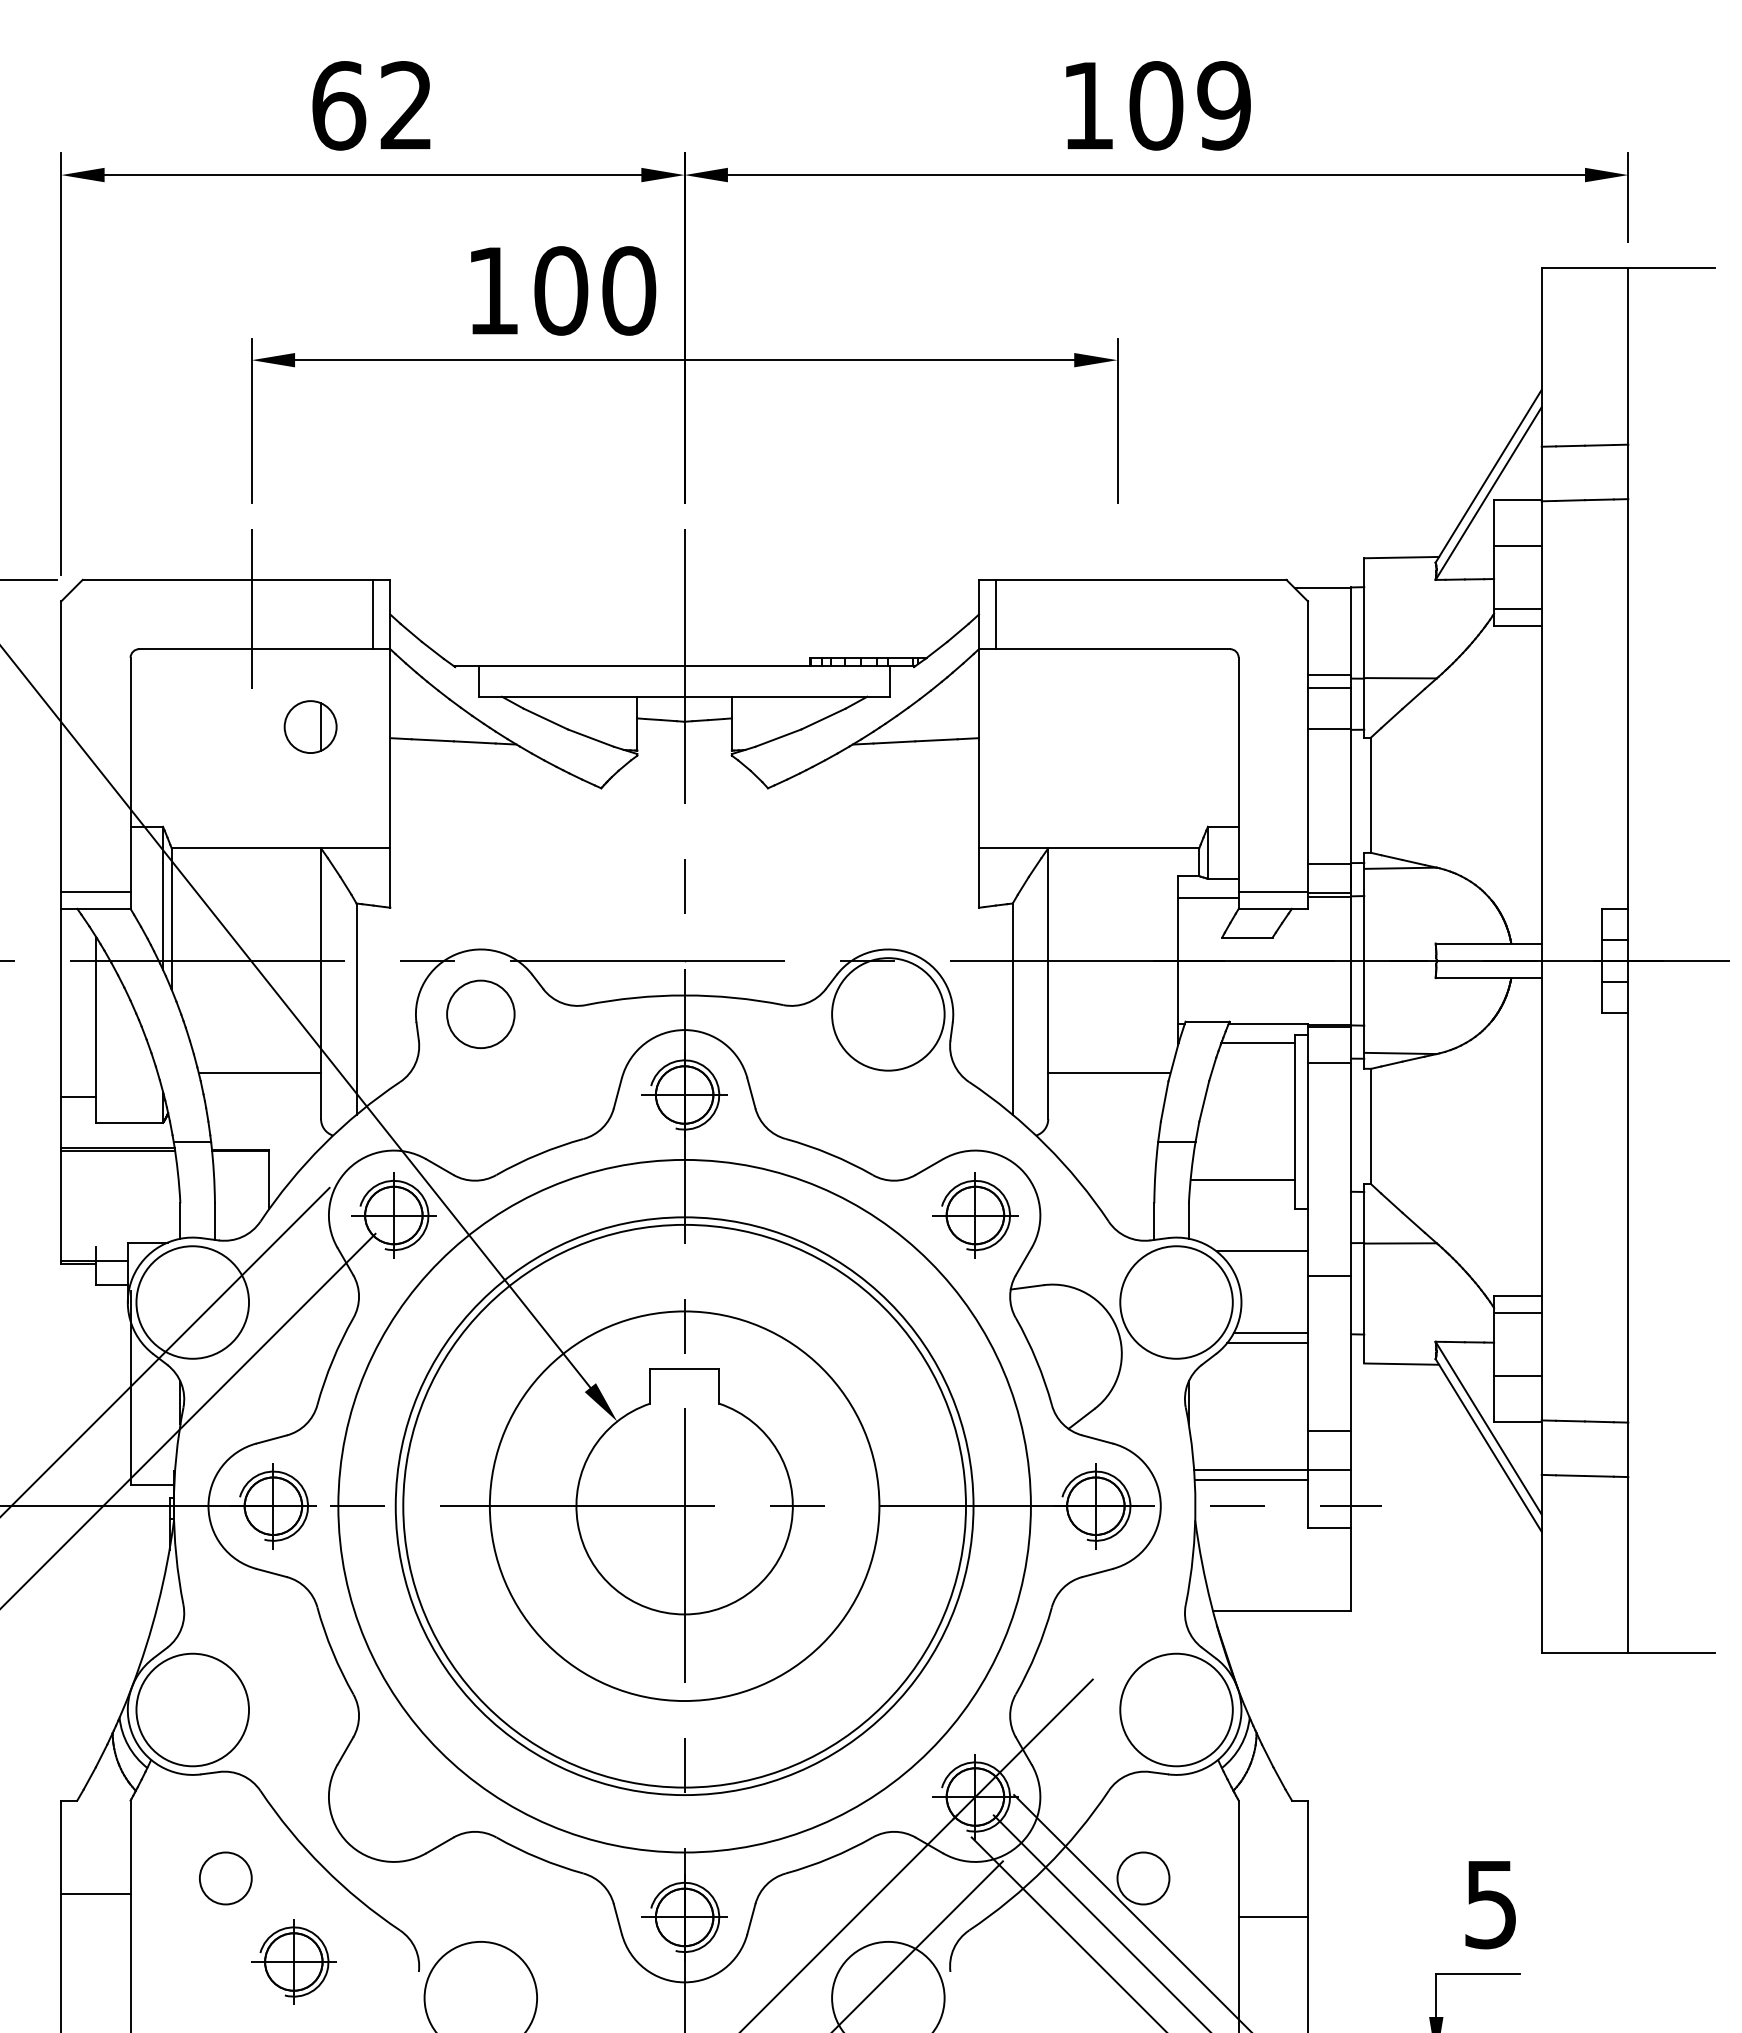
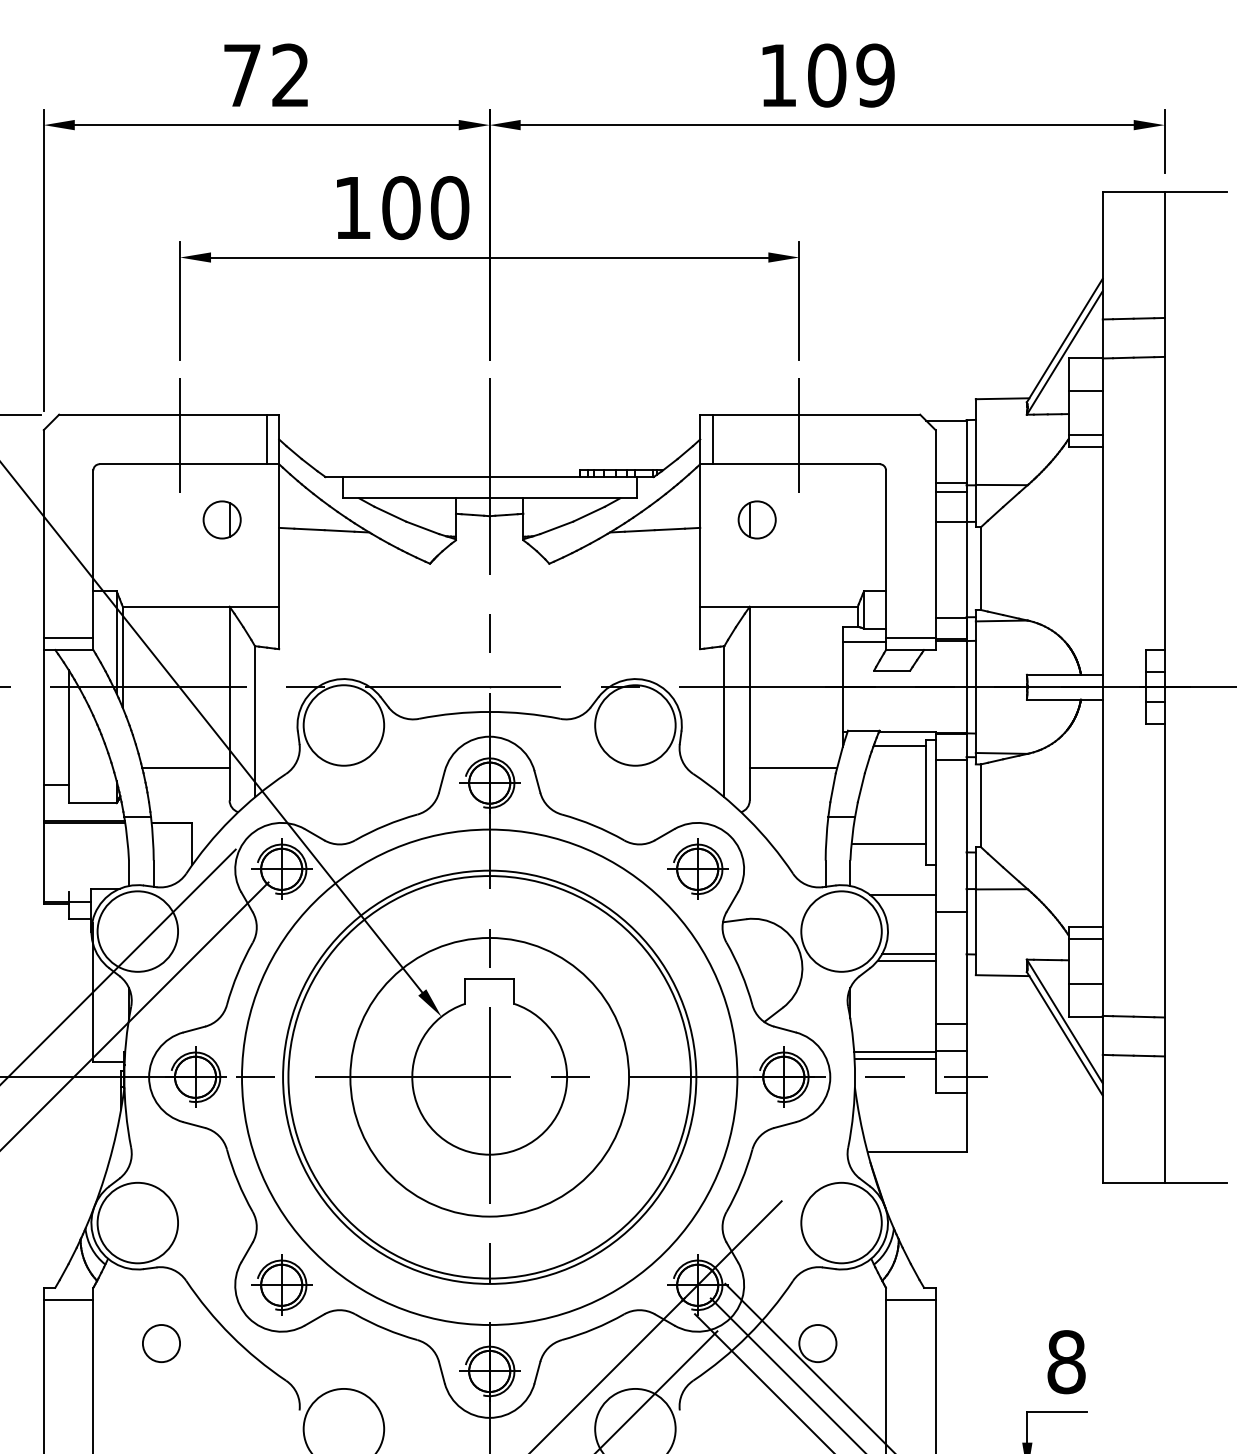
text: (339, 105) -> (242, 75), 62 -> 72
line: (1117, 608) -> (799, 435), added
part: (1058, 726) -> (757, 519), added
circle: (480, 1014) -> (343, 725), size x1.67
line: (95, 1893) -> (68, 1299), moved
text: (1490, 1904) -> (1066, 1362), 5 -> 8
line: (1272, 1916) -> (910, 1299), moved
part: (293, 1961) -> (281, 1284), moved

